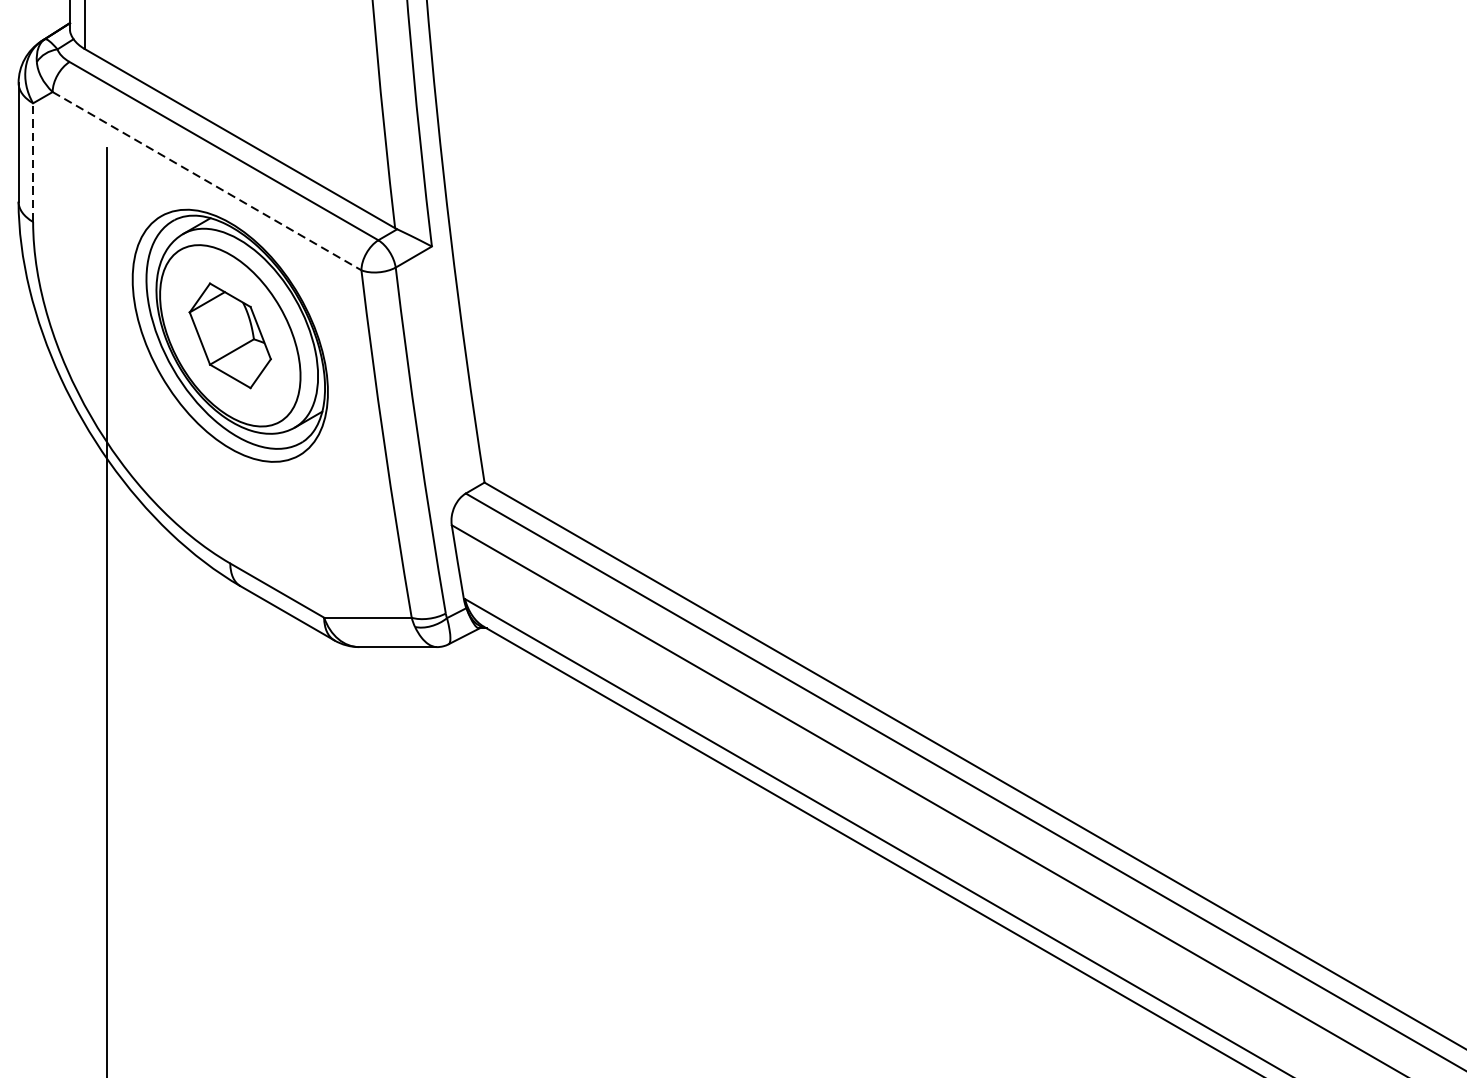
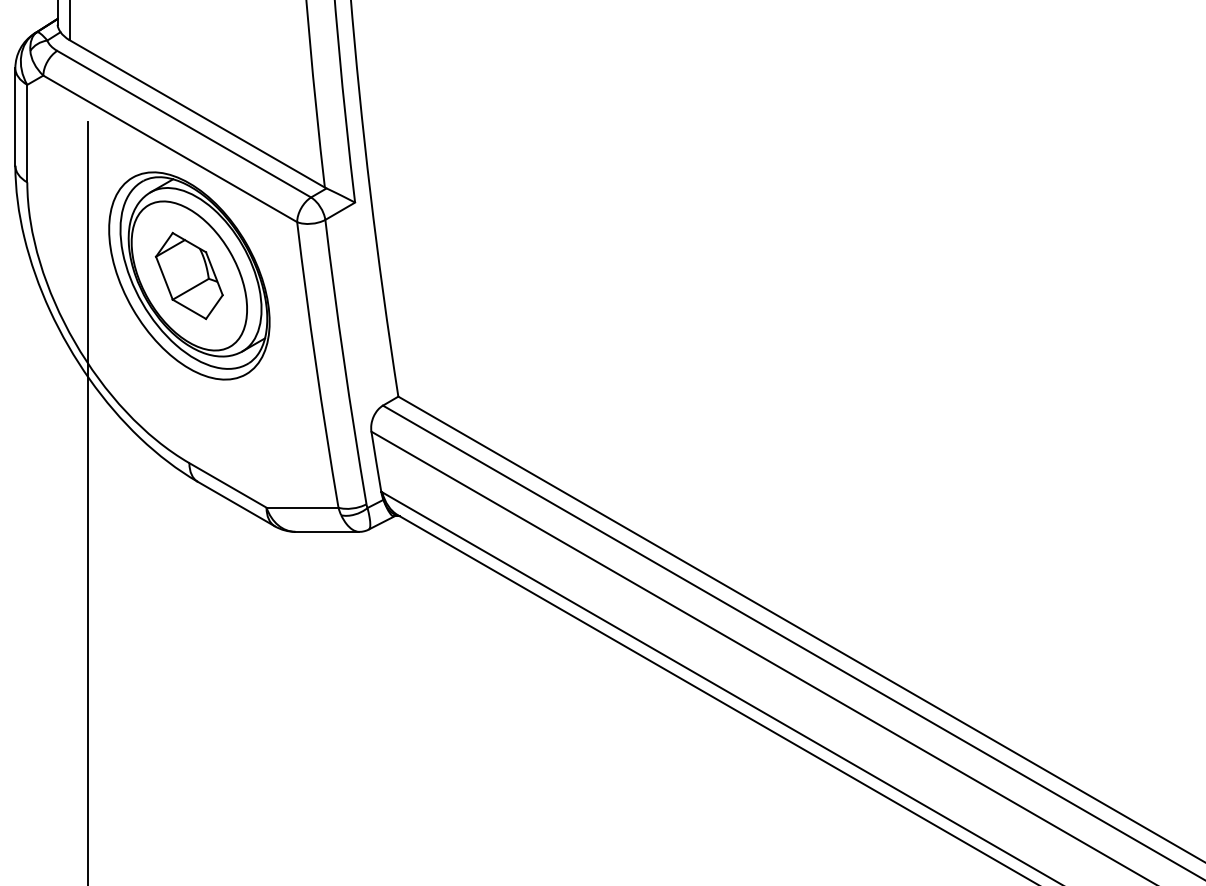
line: (33, 162) -> (27, 133), dashed -> solid
line: (207, 180) -> (170, 148), dashed -> solid

